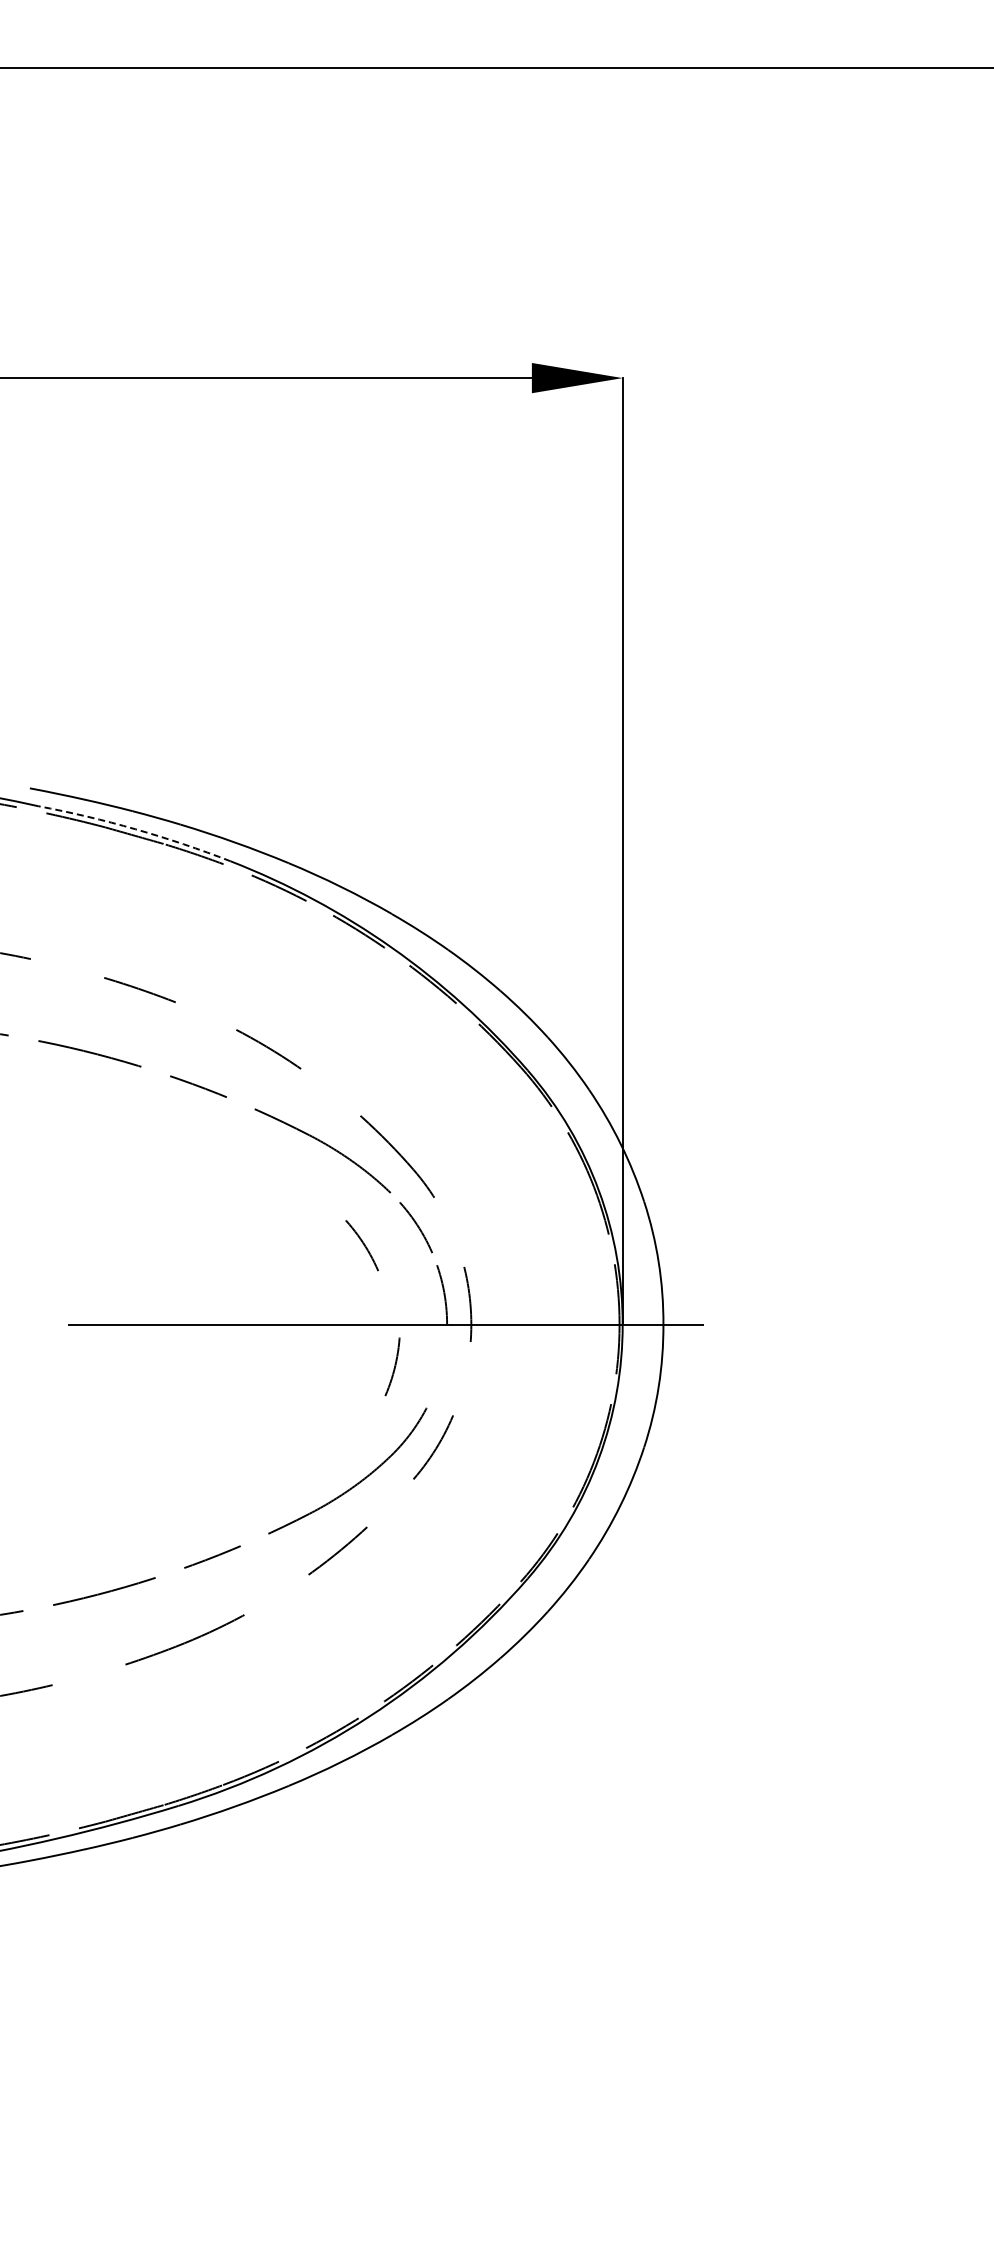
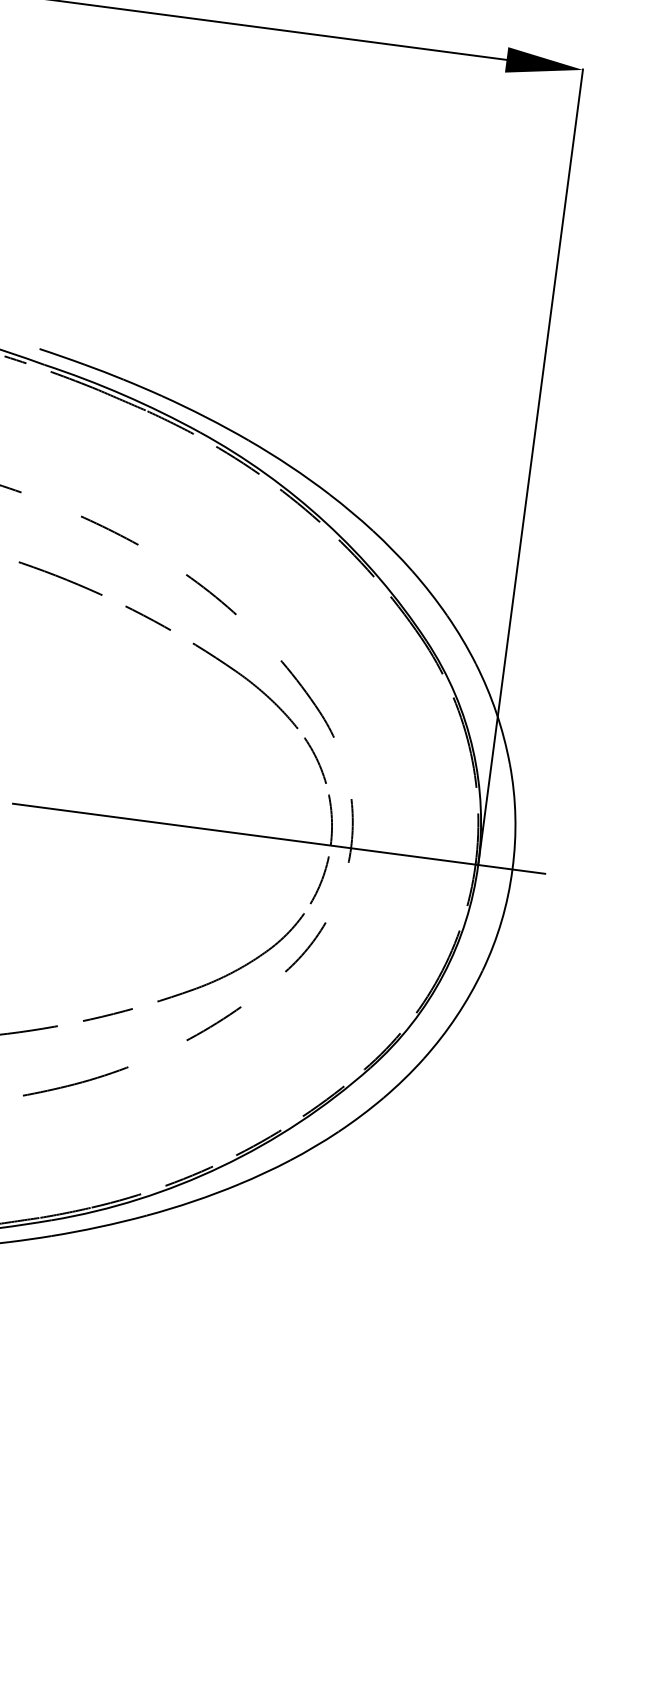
arc: (135, 829) -> (123, 395), dashed -> solid
arc: (363, 1245) -> (269, 769), removed
arc: (394, 1366) -> (321, 880), moved

